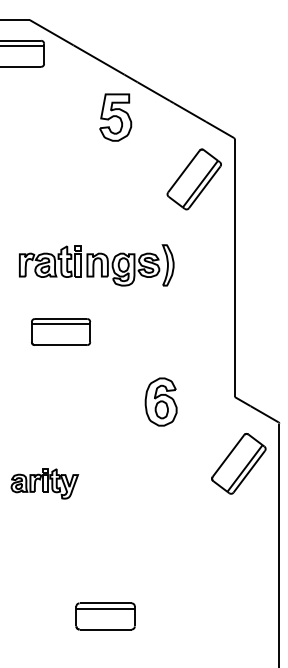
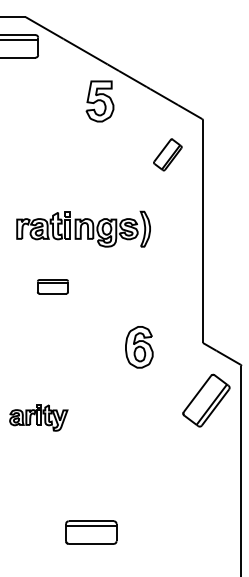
part: (193, 179) -> (167, 154), size x0.6
part: (61, 331) -> (53, 286), size x0.6

